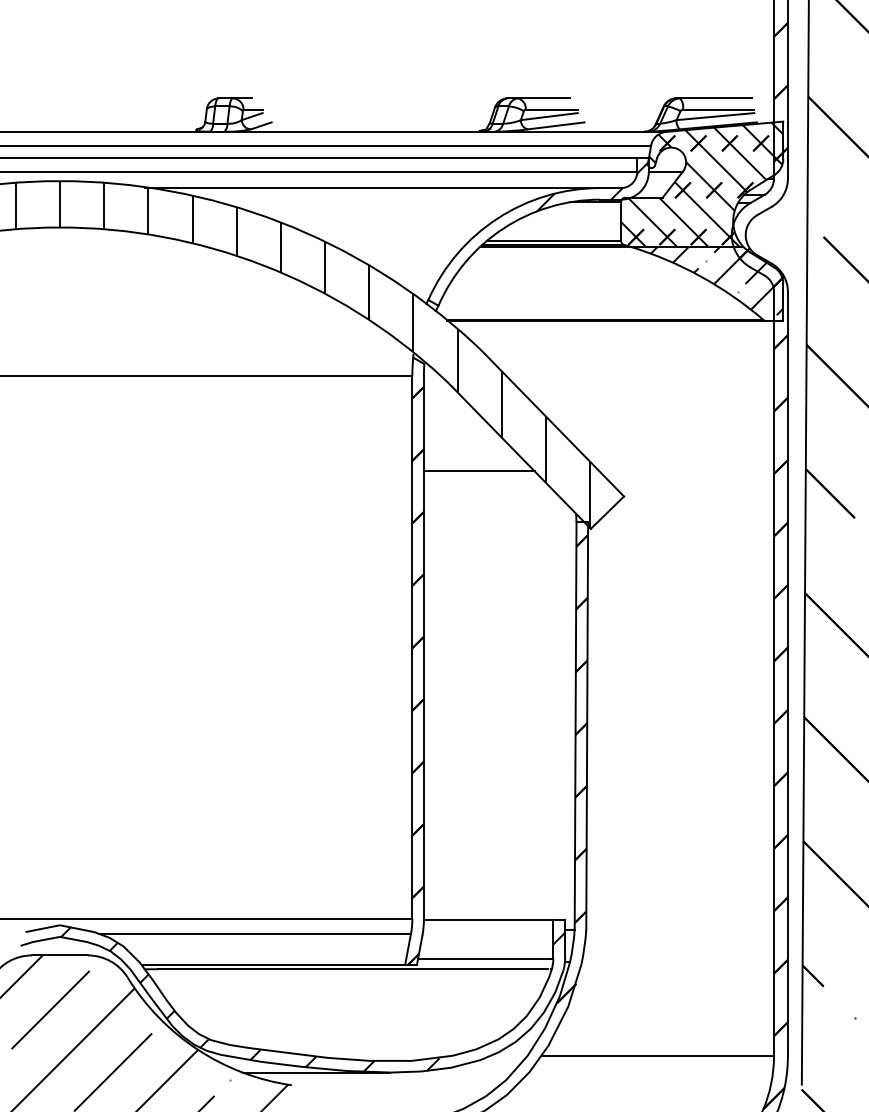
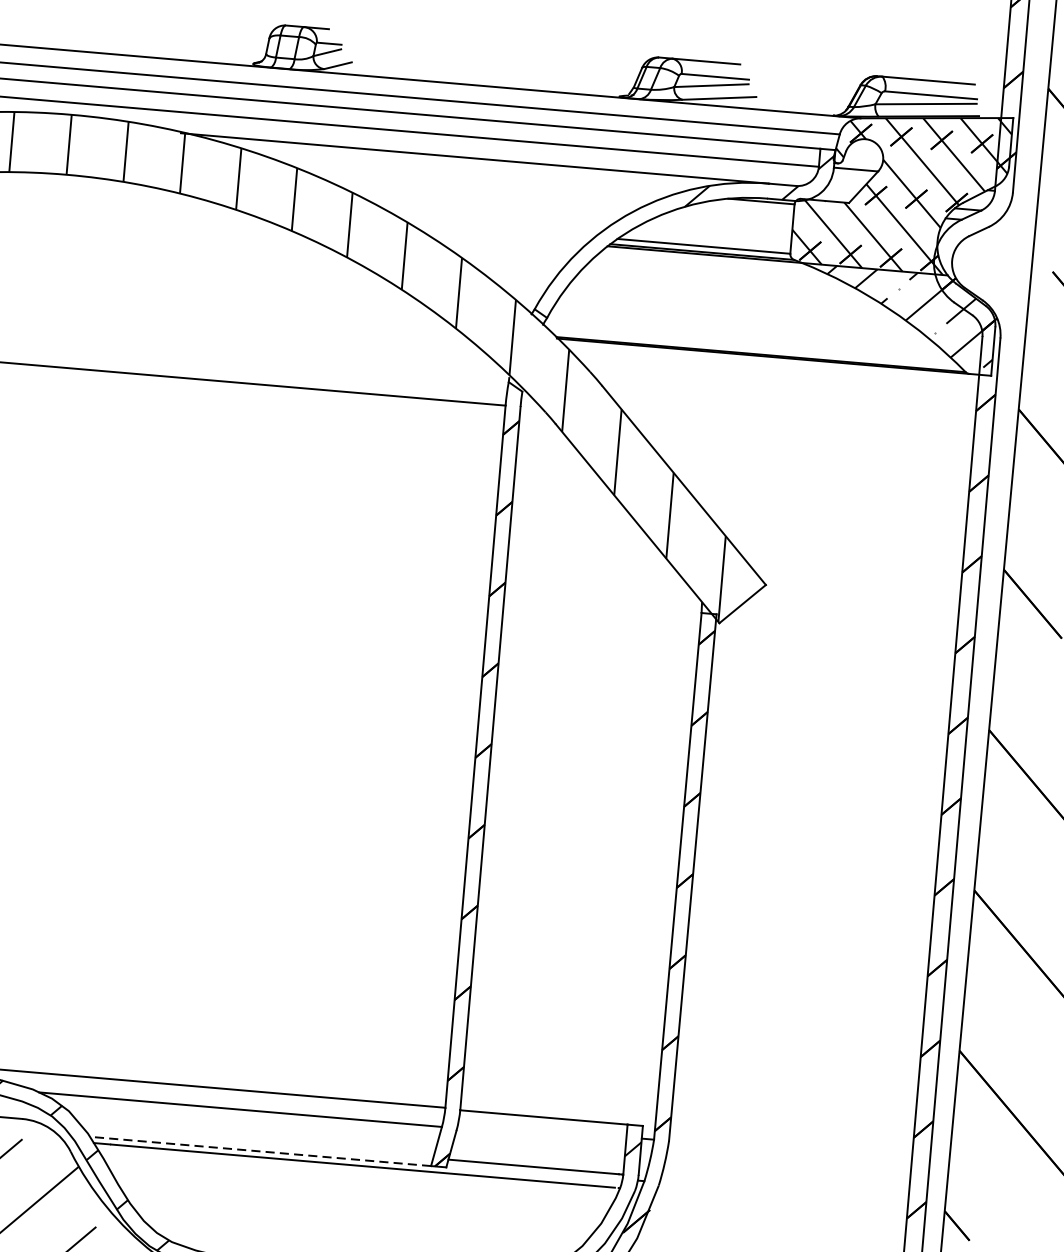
line: (478, 471) -> (580, 536), removed
line: (273, 964) -> (260, 1151), solid -> dashed

